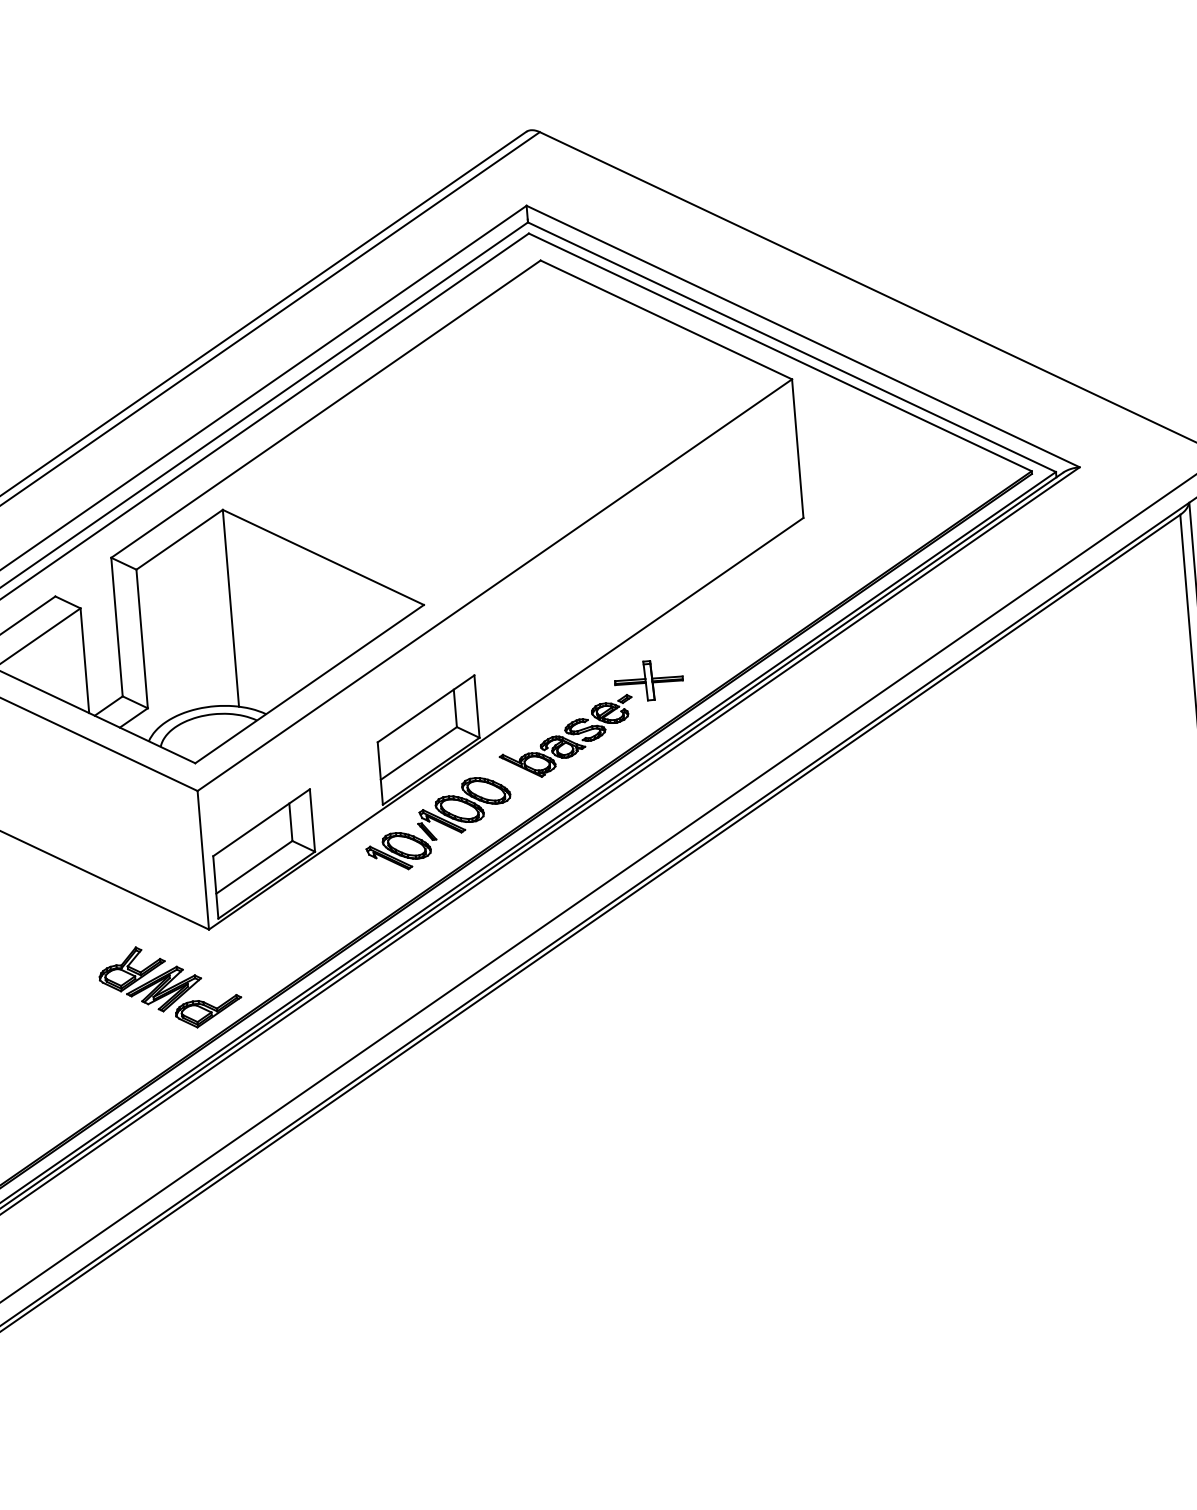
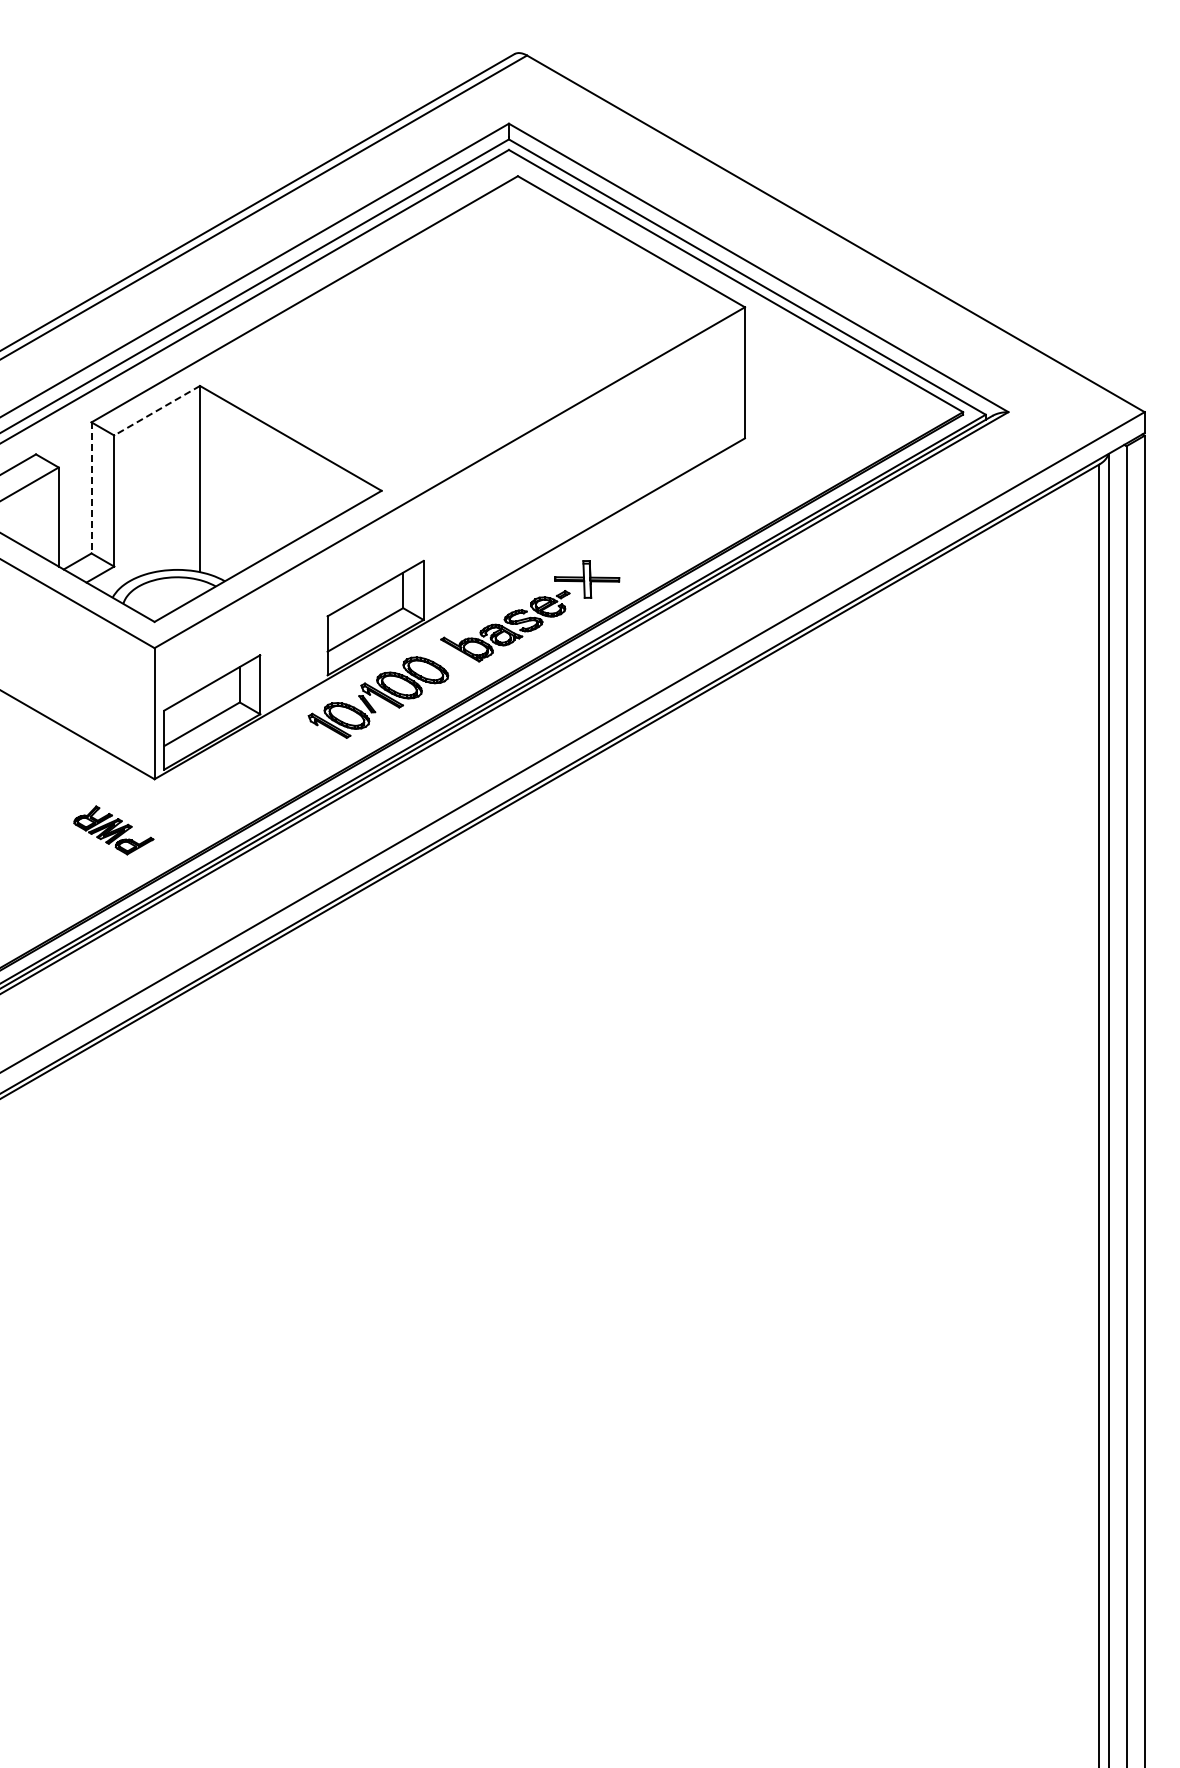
line: (180, 539) -> (157, 410), solid -> dashed
line: (116, 626) -> (91, 487), solid -> dashed
part: (170, 987) -> (113, 830), size x0.6

